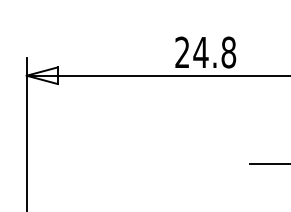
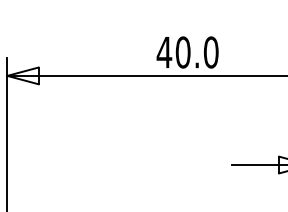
text: (205, 52) -> (187, 52), 24.8 -> 40.0

